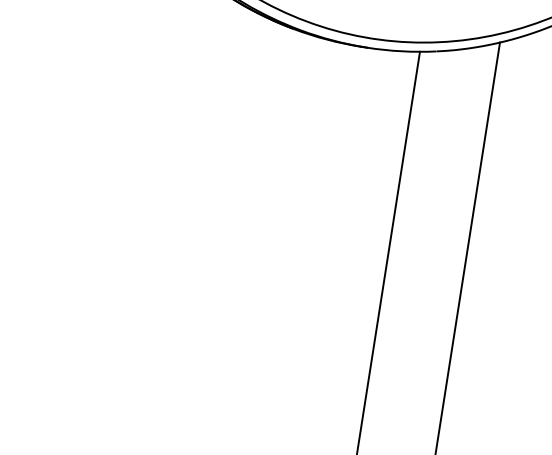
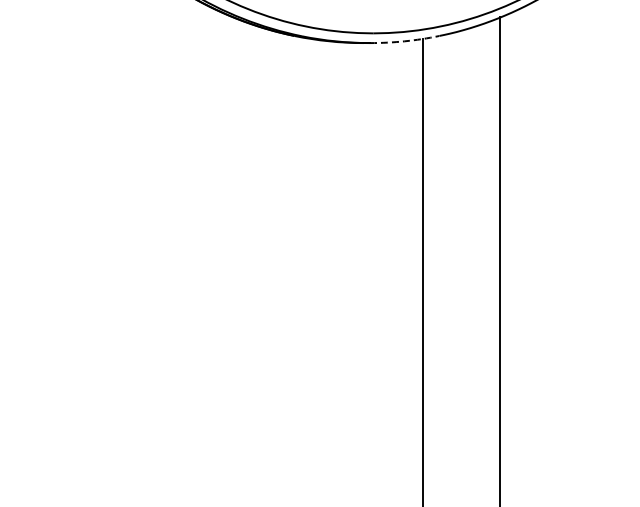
arc: (401, 51) -> (404, 41), solid -> dashed

